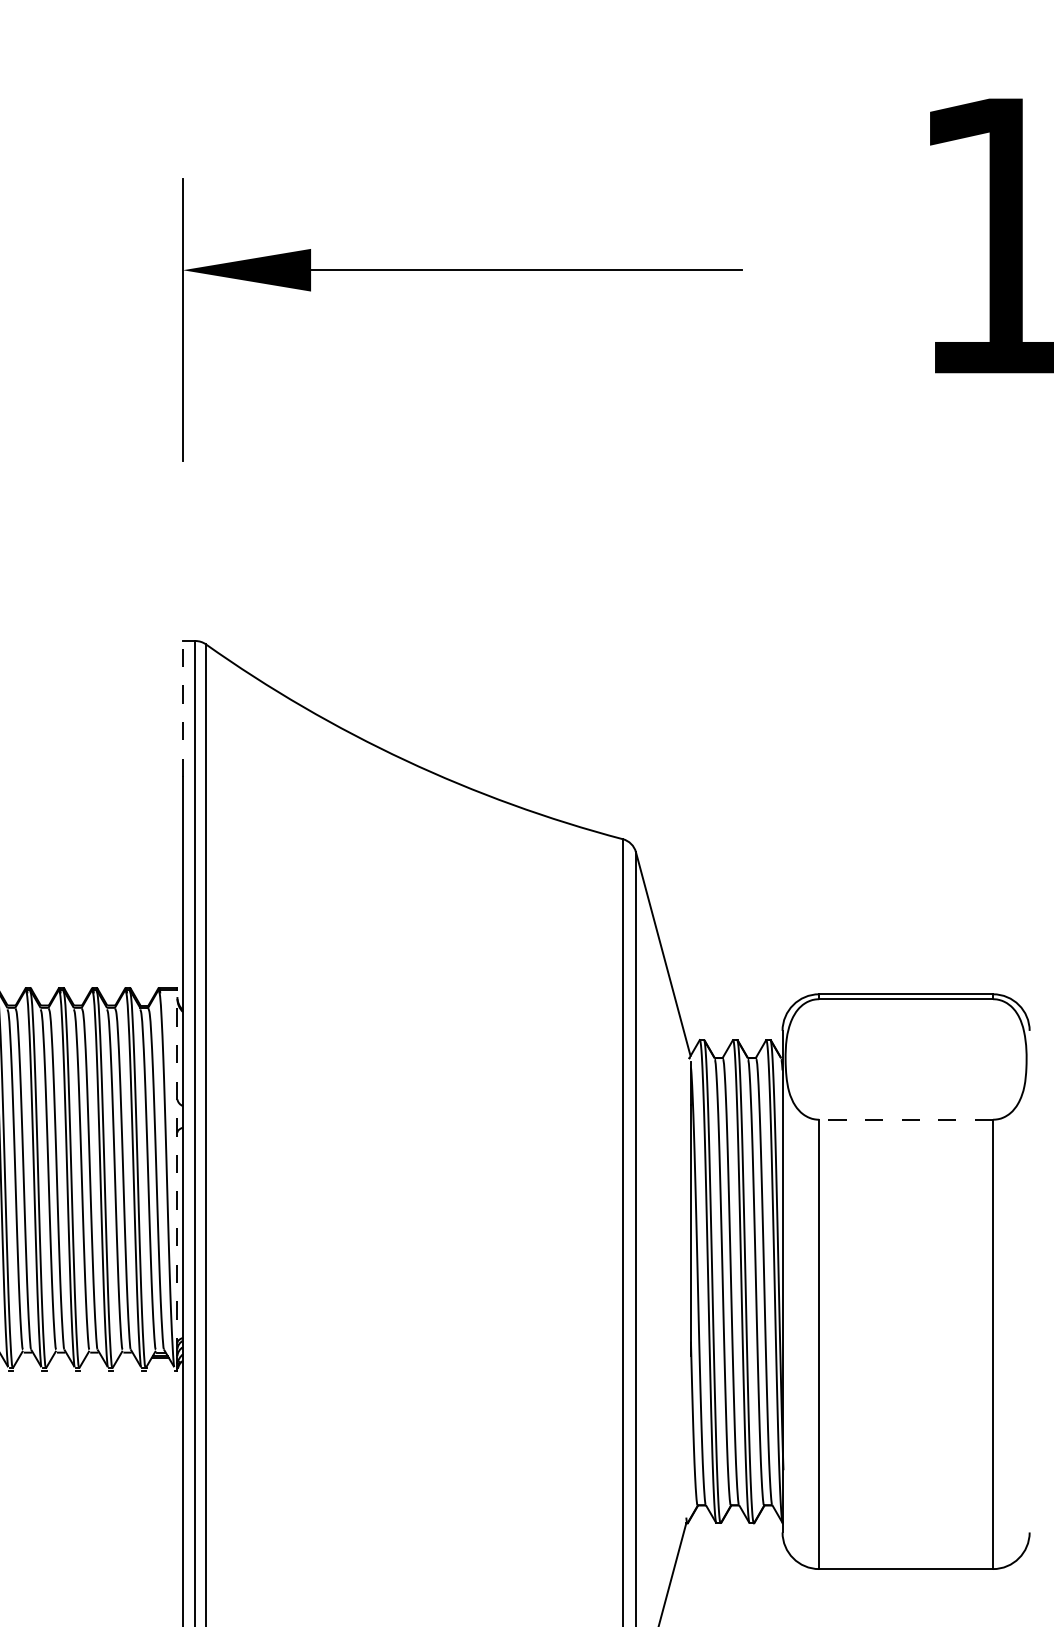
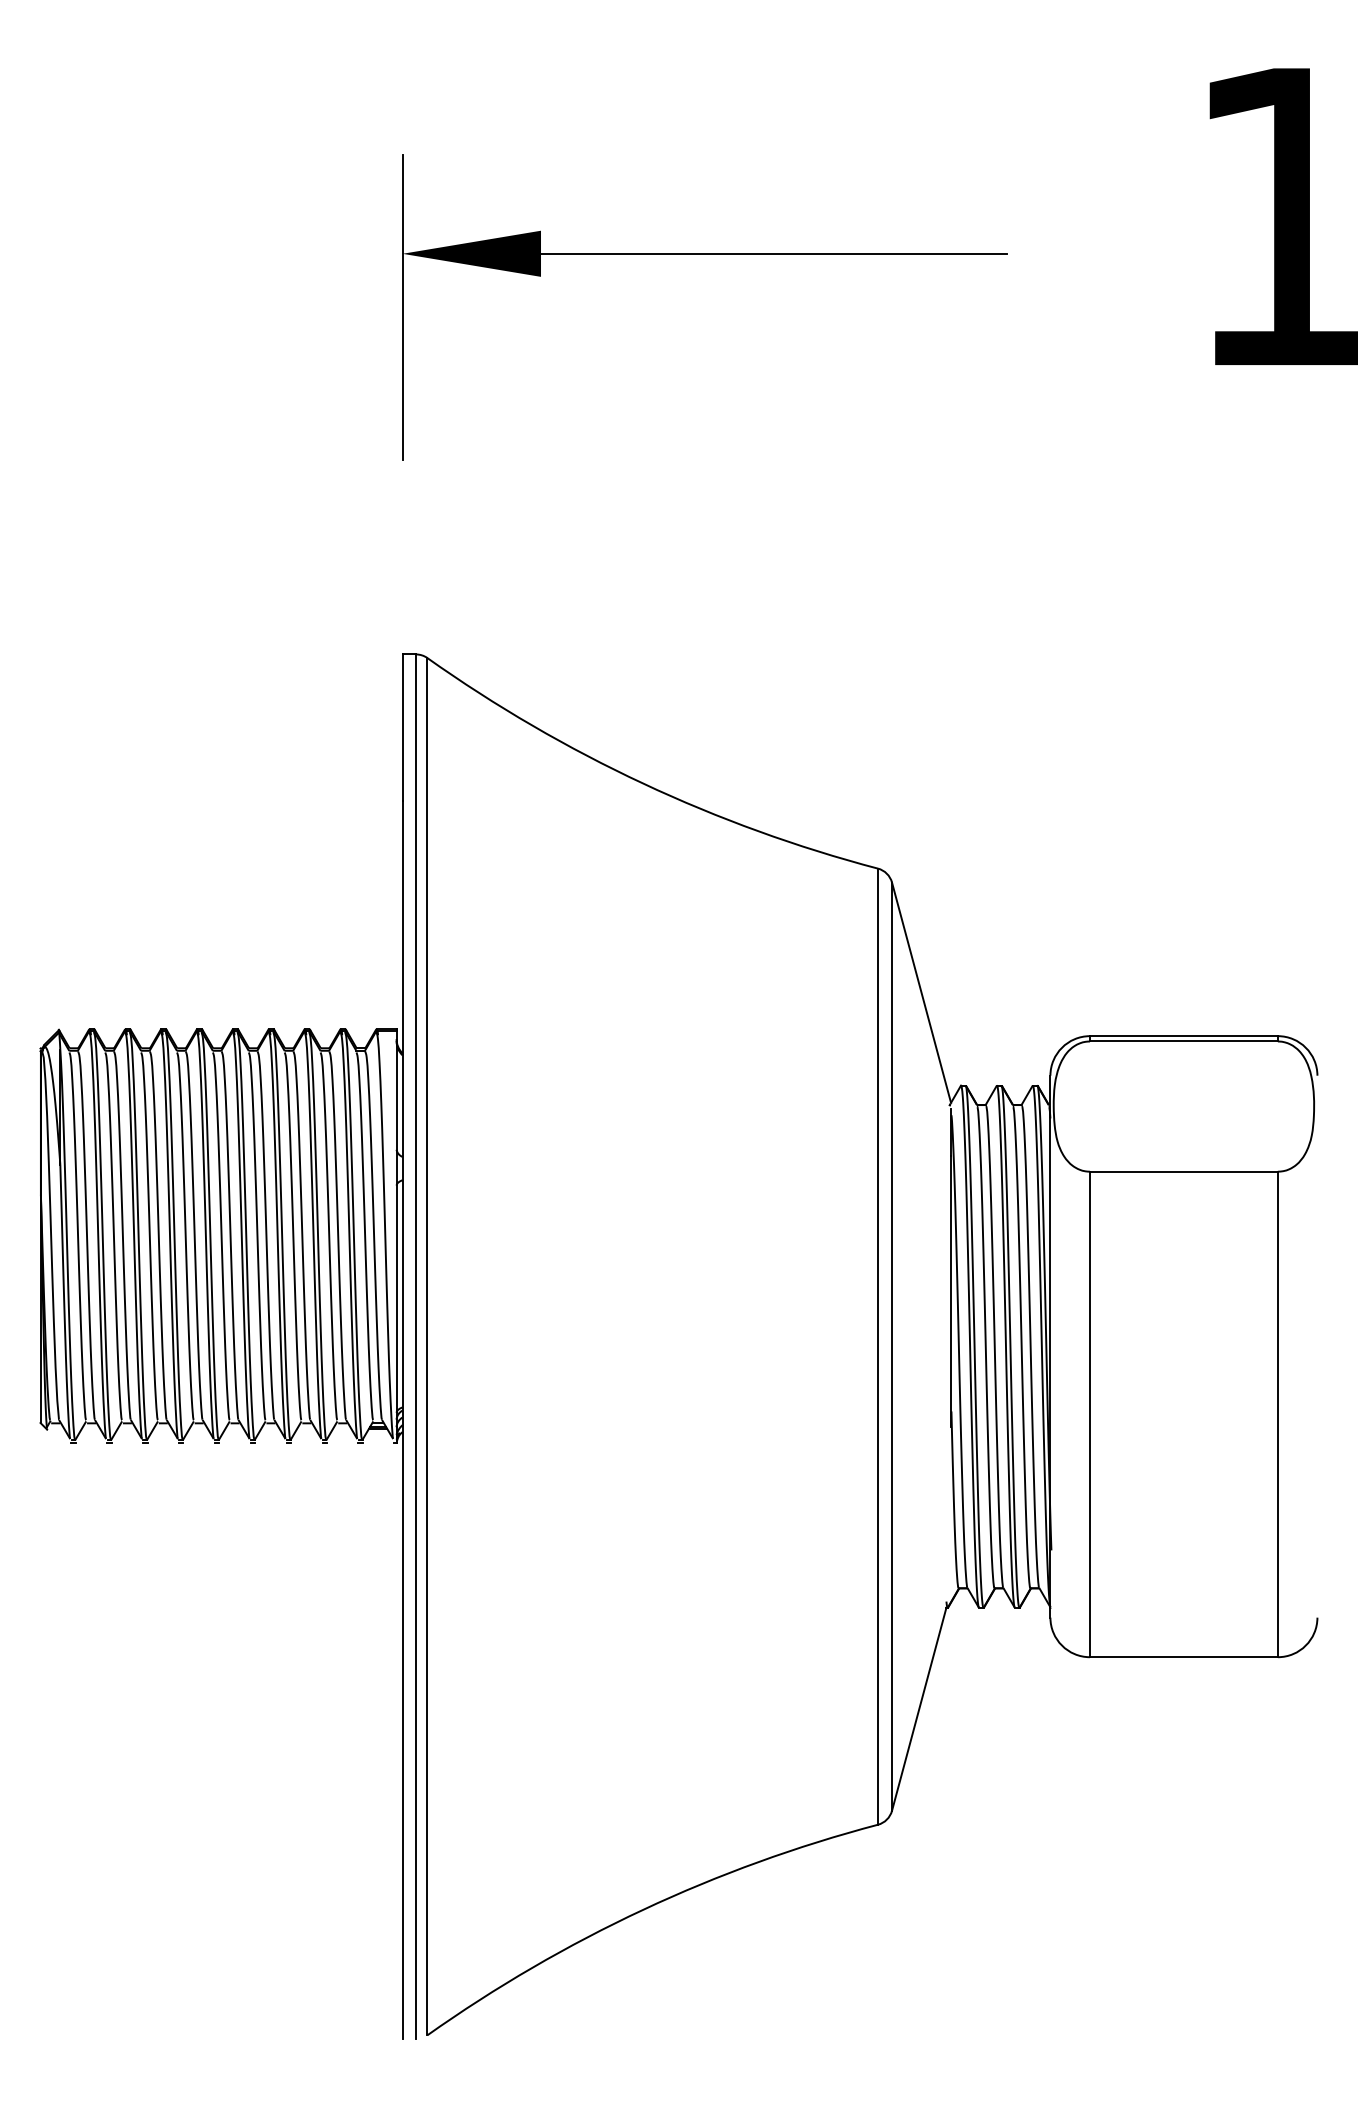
line: (182, 708) -> (402, 727), dashed -> solid
line: (905, 1119) -> (1183, 1171), dashed -> solid
line: (177, 1173) -> (396, 1229), dashed -> solid

